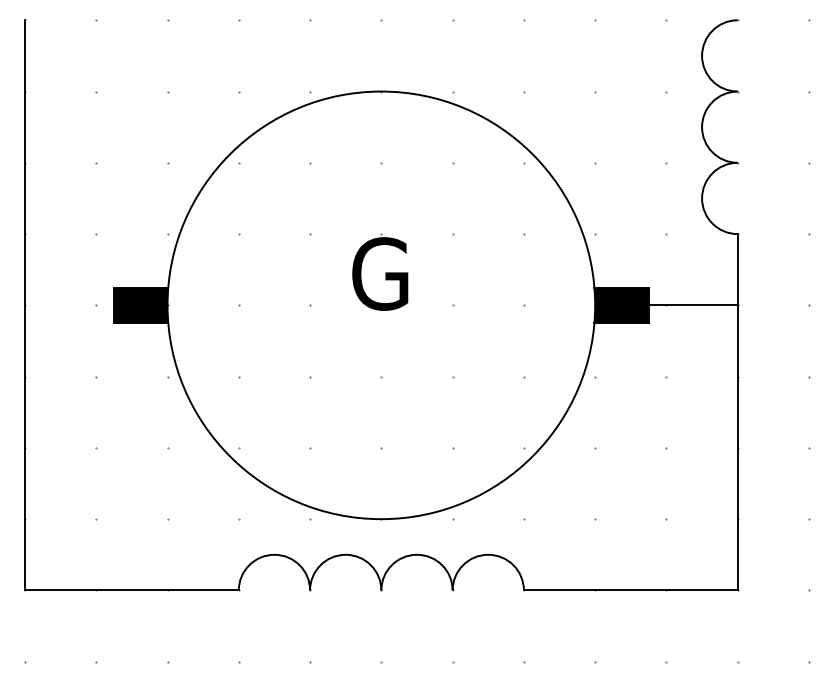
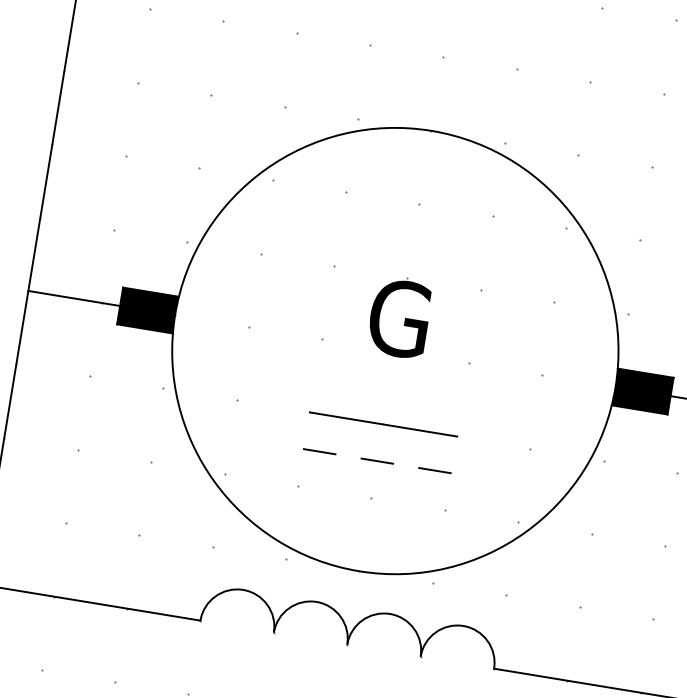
line: (69, 305) -> (74, 298), added
line: (381, 376) -> (383, 424), added
line: (325, 412) -> (319, 451), added
line: (381, 412) -> (377, 461), added
line: (437, 412) -> (435, 470), added

